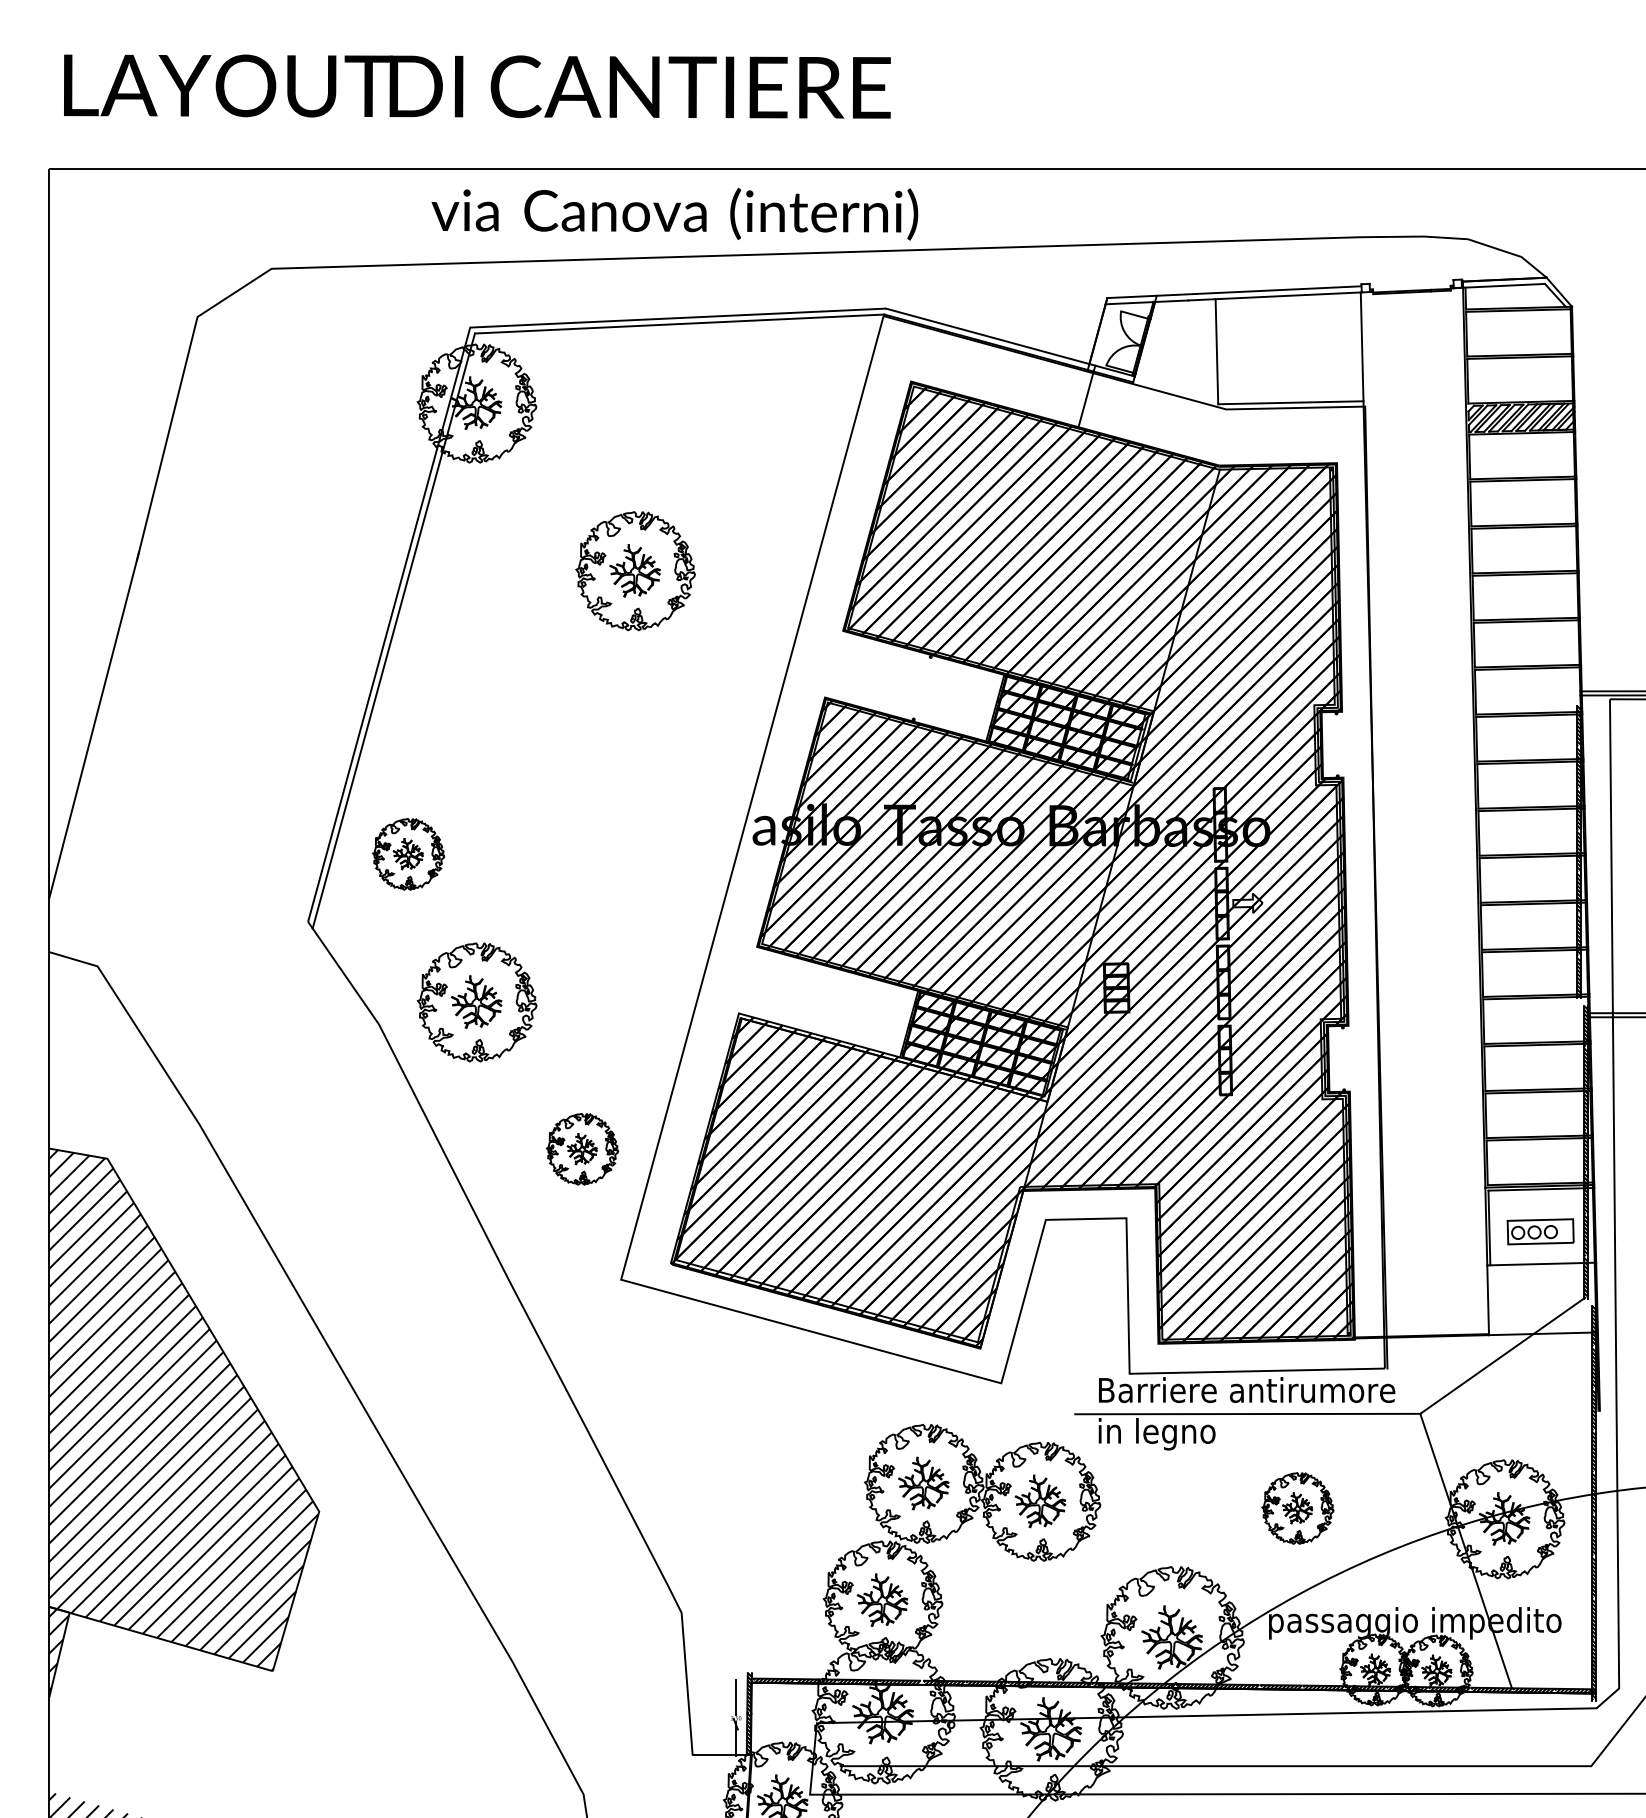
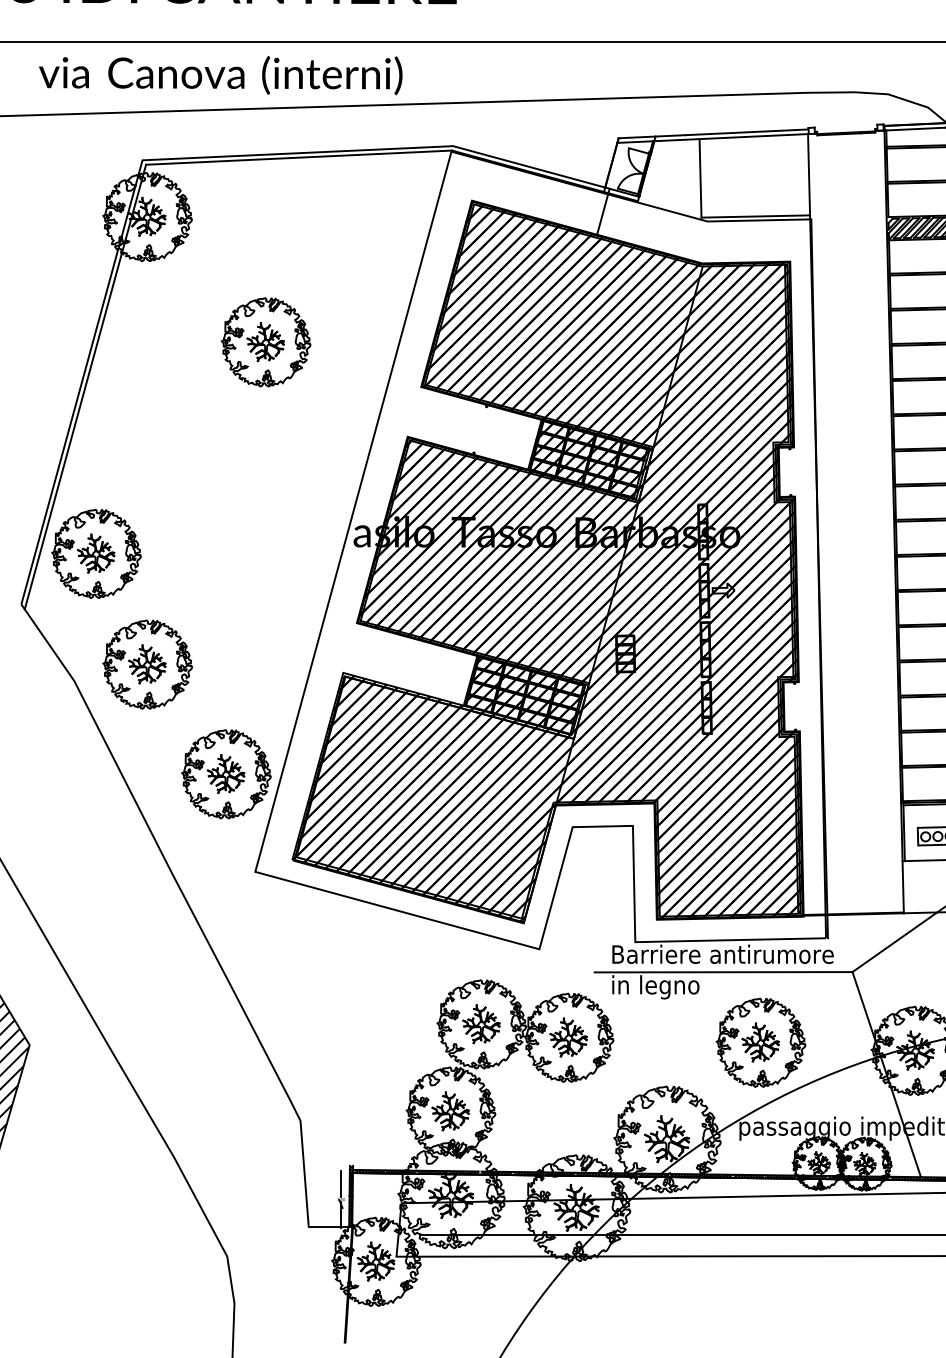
text: (674, 213) -> (220, 75), moved
part: (408, 854) -> (96, 554), size x1.67
part: (582, 1149) -> (226, 774), size x1.67
part: (1297, 1508) -> (760, 1042), size x1.67

